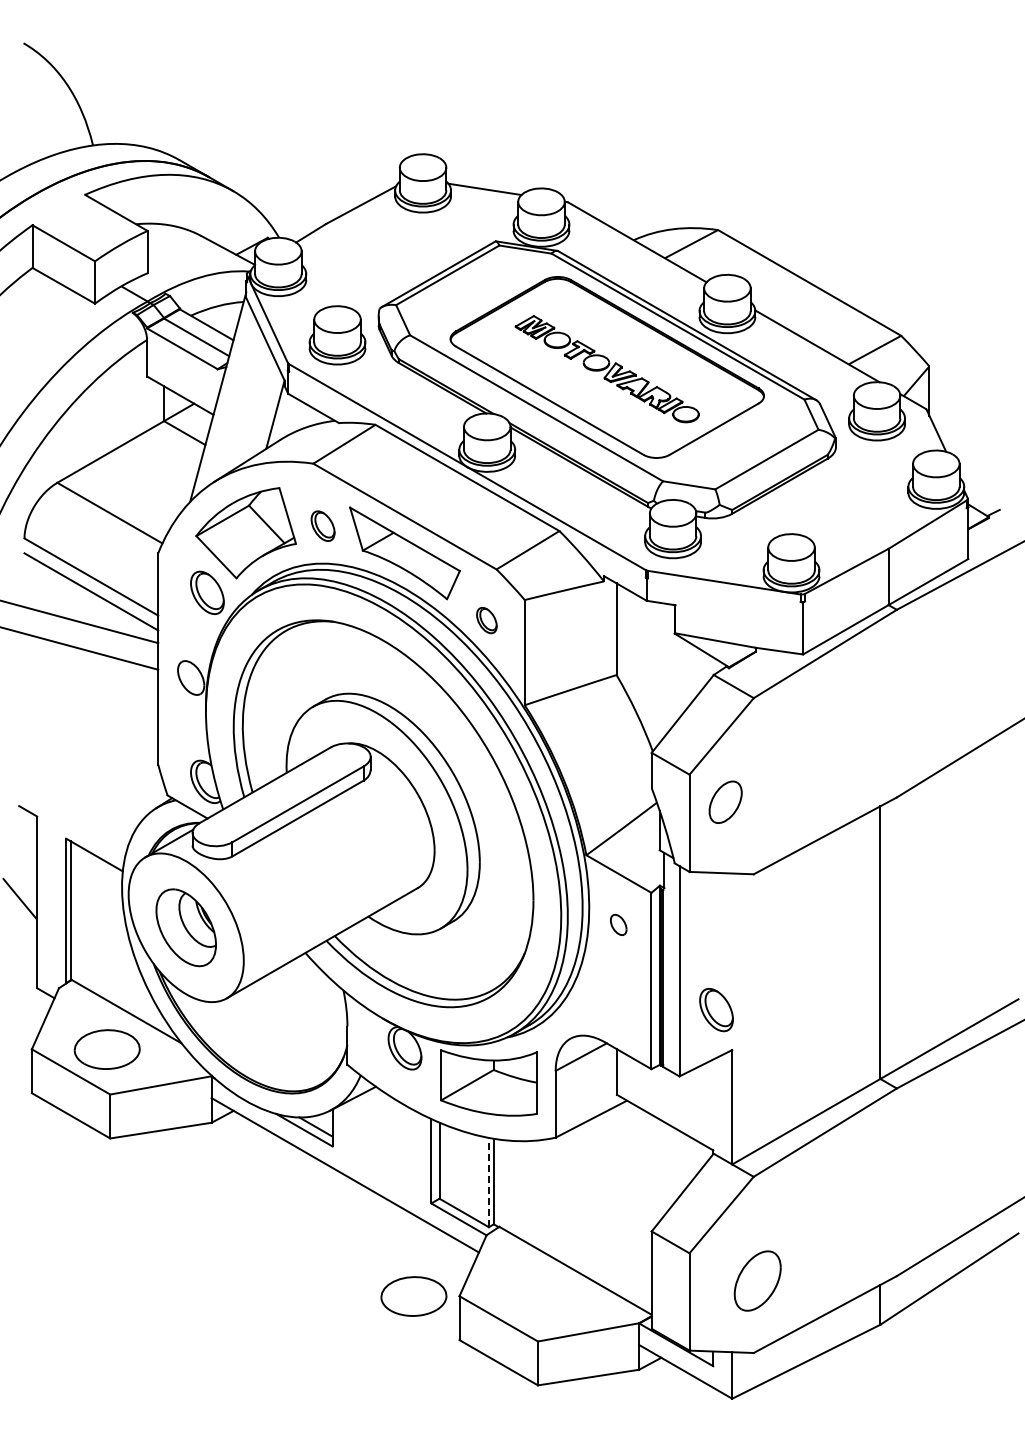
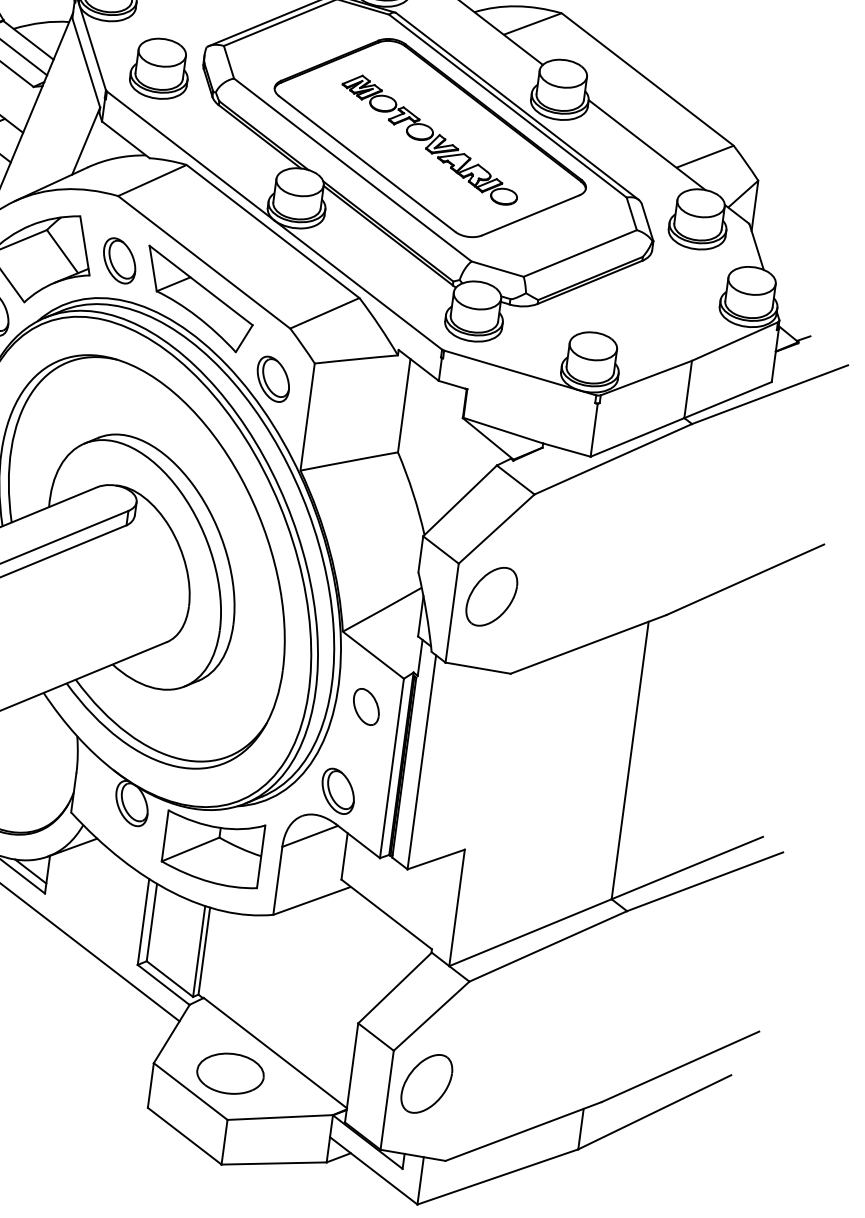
part: (322, 526) -> (118, 261), size x1.43
part: (486, 620) -> (273, 379), size x1.67
part: (725, 801) -> (491, 595), size x1.43
part: (618, 924) -> (366, 706), size x1.67
part: (716, 1009) -> (338, 790), moved
line: (488, 1182) -> (198, 951), dashed -> solid
part: (757, 1280) -> (426, 1083), moved
part: (413, 1296) -> (230, 1073), moved

